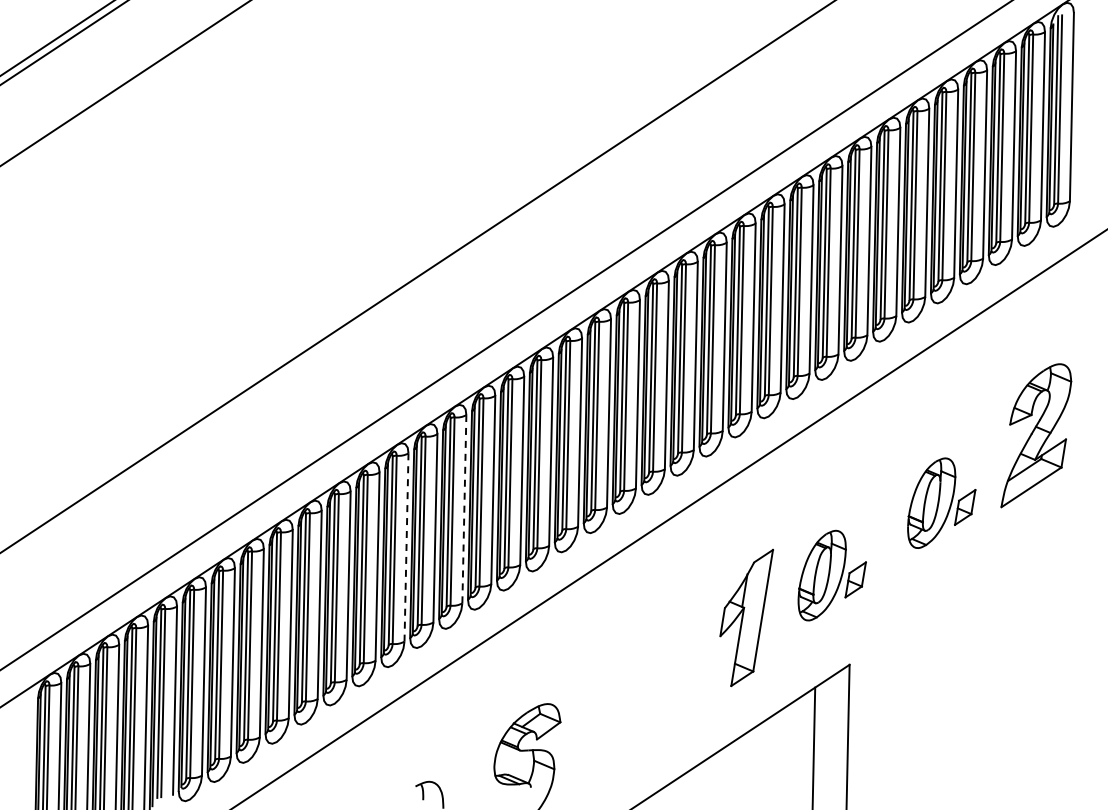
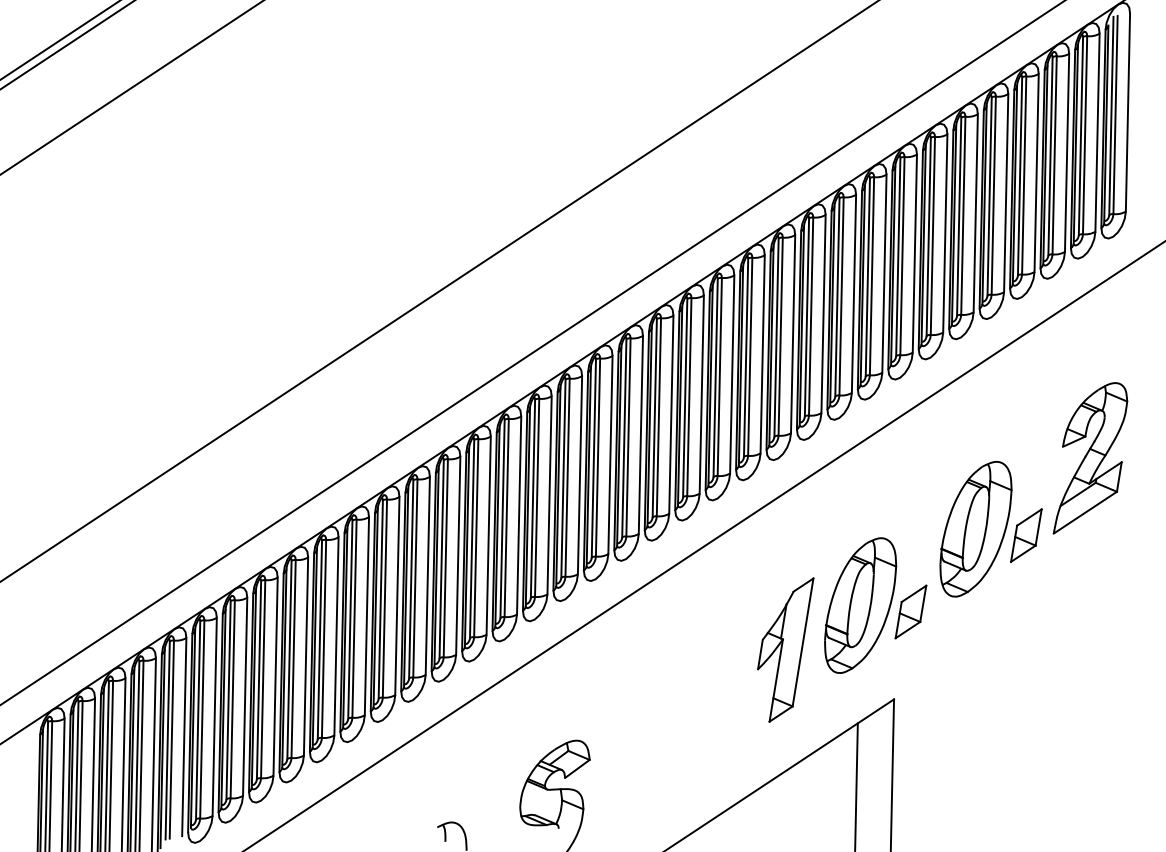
part: (941, 503) -> (990, 529), size x1.43
line: (464, 508) -> (488, 534), dashed -> solid
line: (406, 547) -> (427, 575), dashed -> solid
part: (832, 575) -> (876, 605), size x1.43

